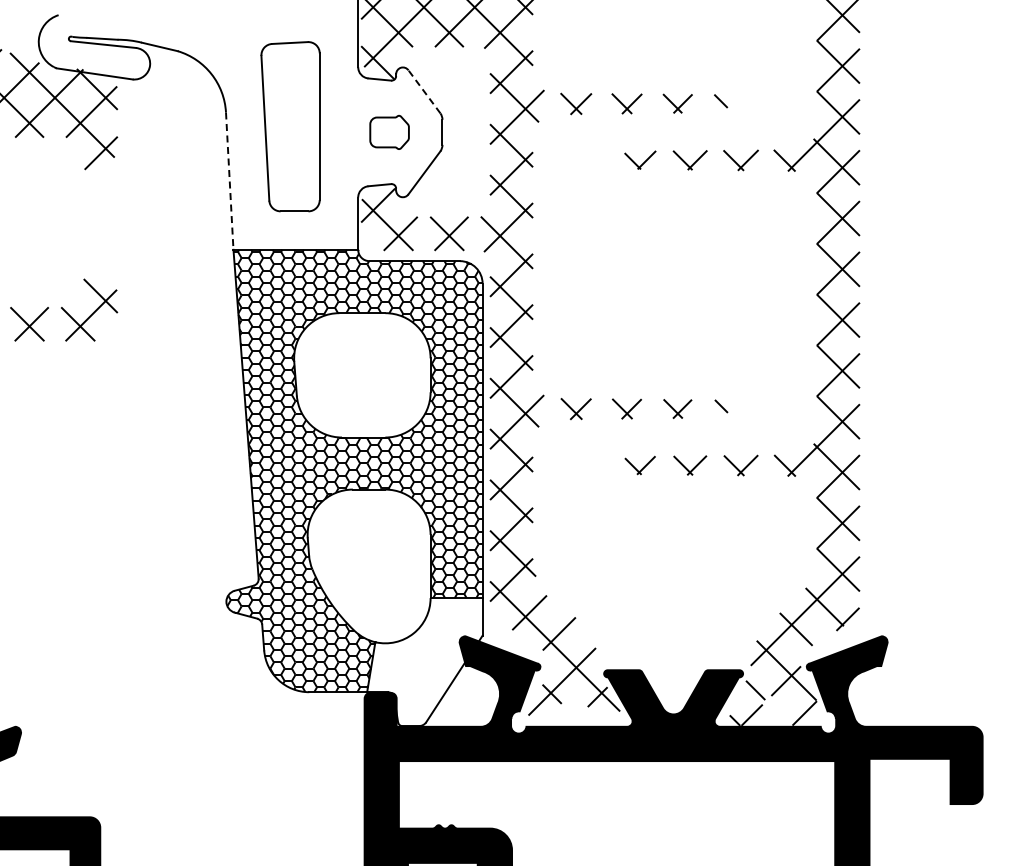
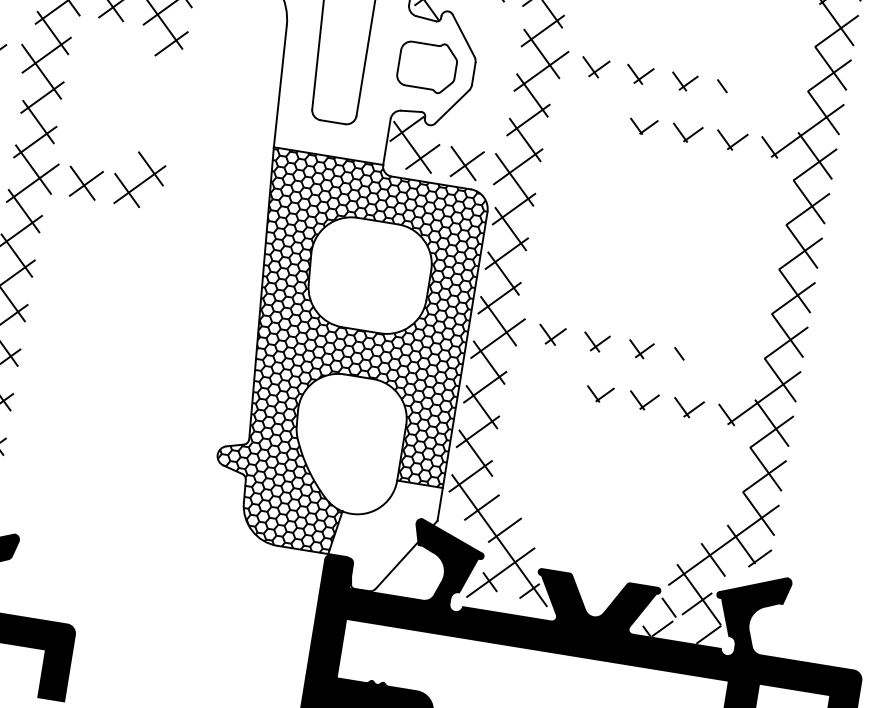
line: (424, 91) -> (463, 35), dashed -> solid
part: (389, 132) -> (427, 66), size x1.67
line: (229, 181) -> (280, 86), dashed -> solid

